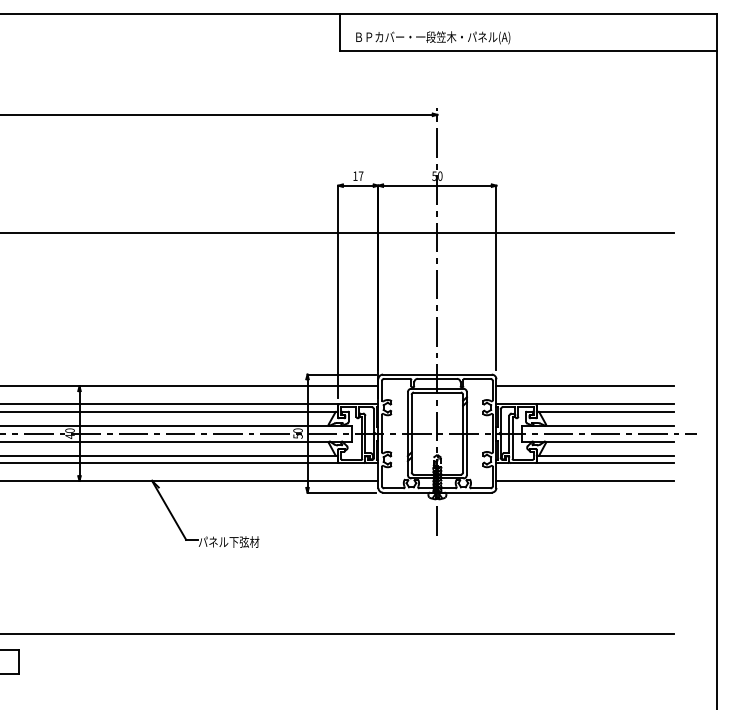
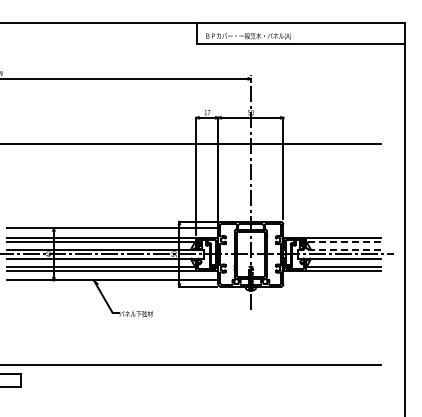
line: (583, 386) -> (331, 228), removed
line: (605, 412) -> (343, 242), solid -> dashed
line: (598, 424) -> (339, 249), solid -> dashed
line: (583, 481) -> (331, 280), removed

